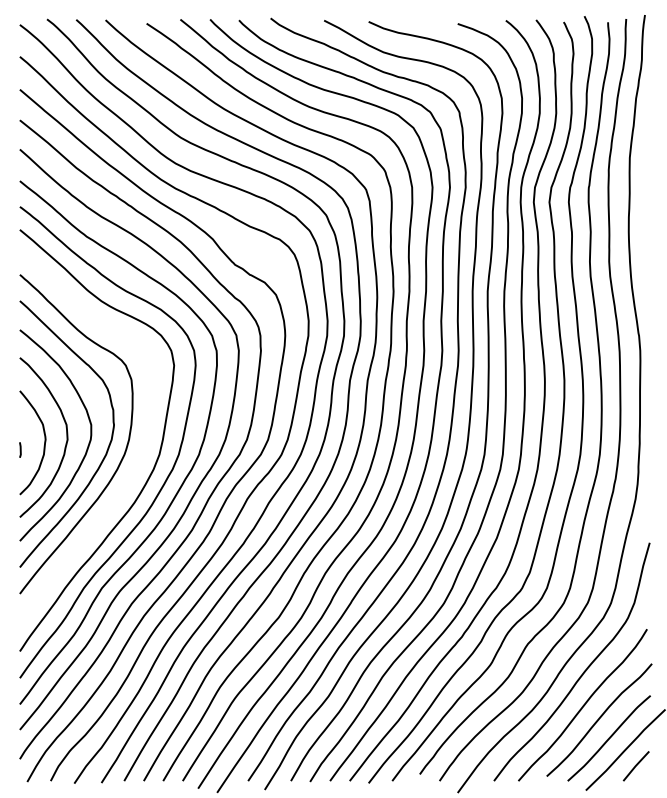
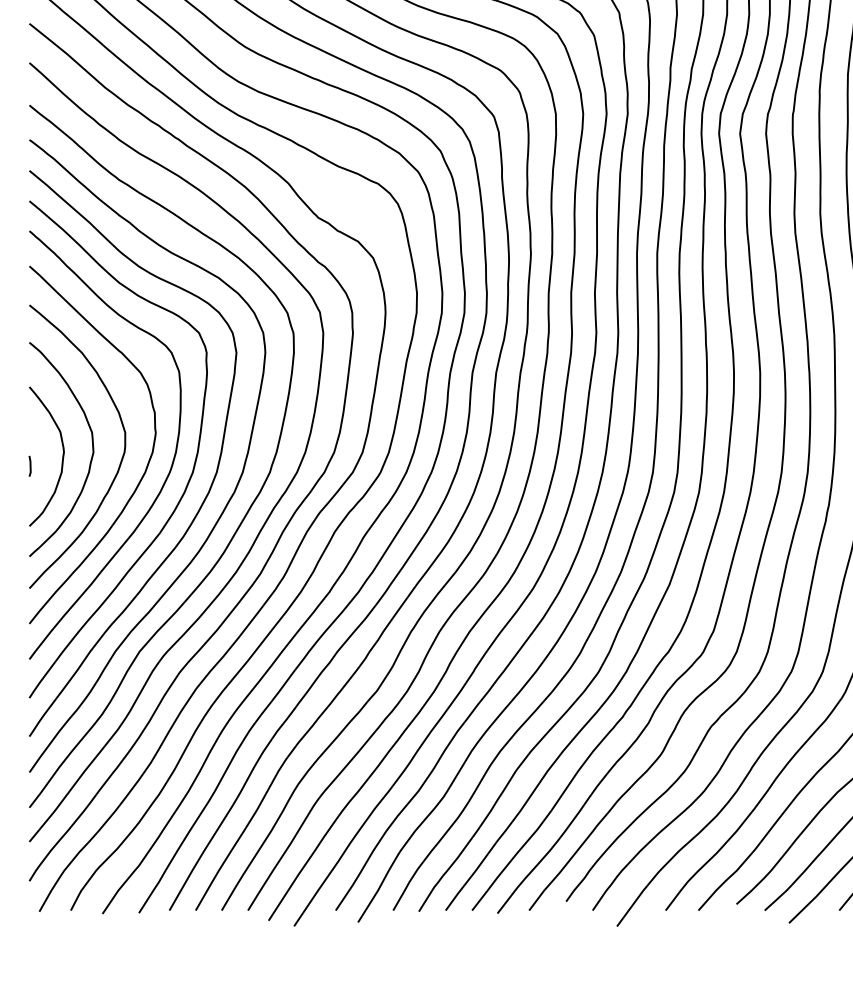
curve: (139, 456) -> (189, 474), added

